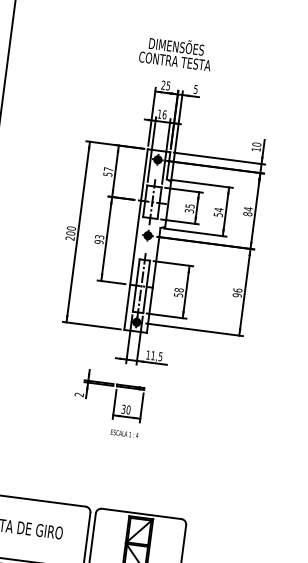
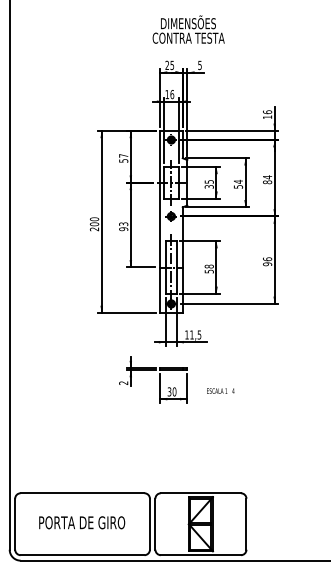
text: (175, 52) -> (188, 29), moved
text: (256, 143) -> (267, 111), 10 -> 16
text: (124, 433) -> (220, 390), moved

